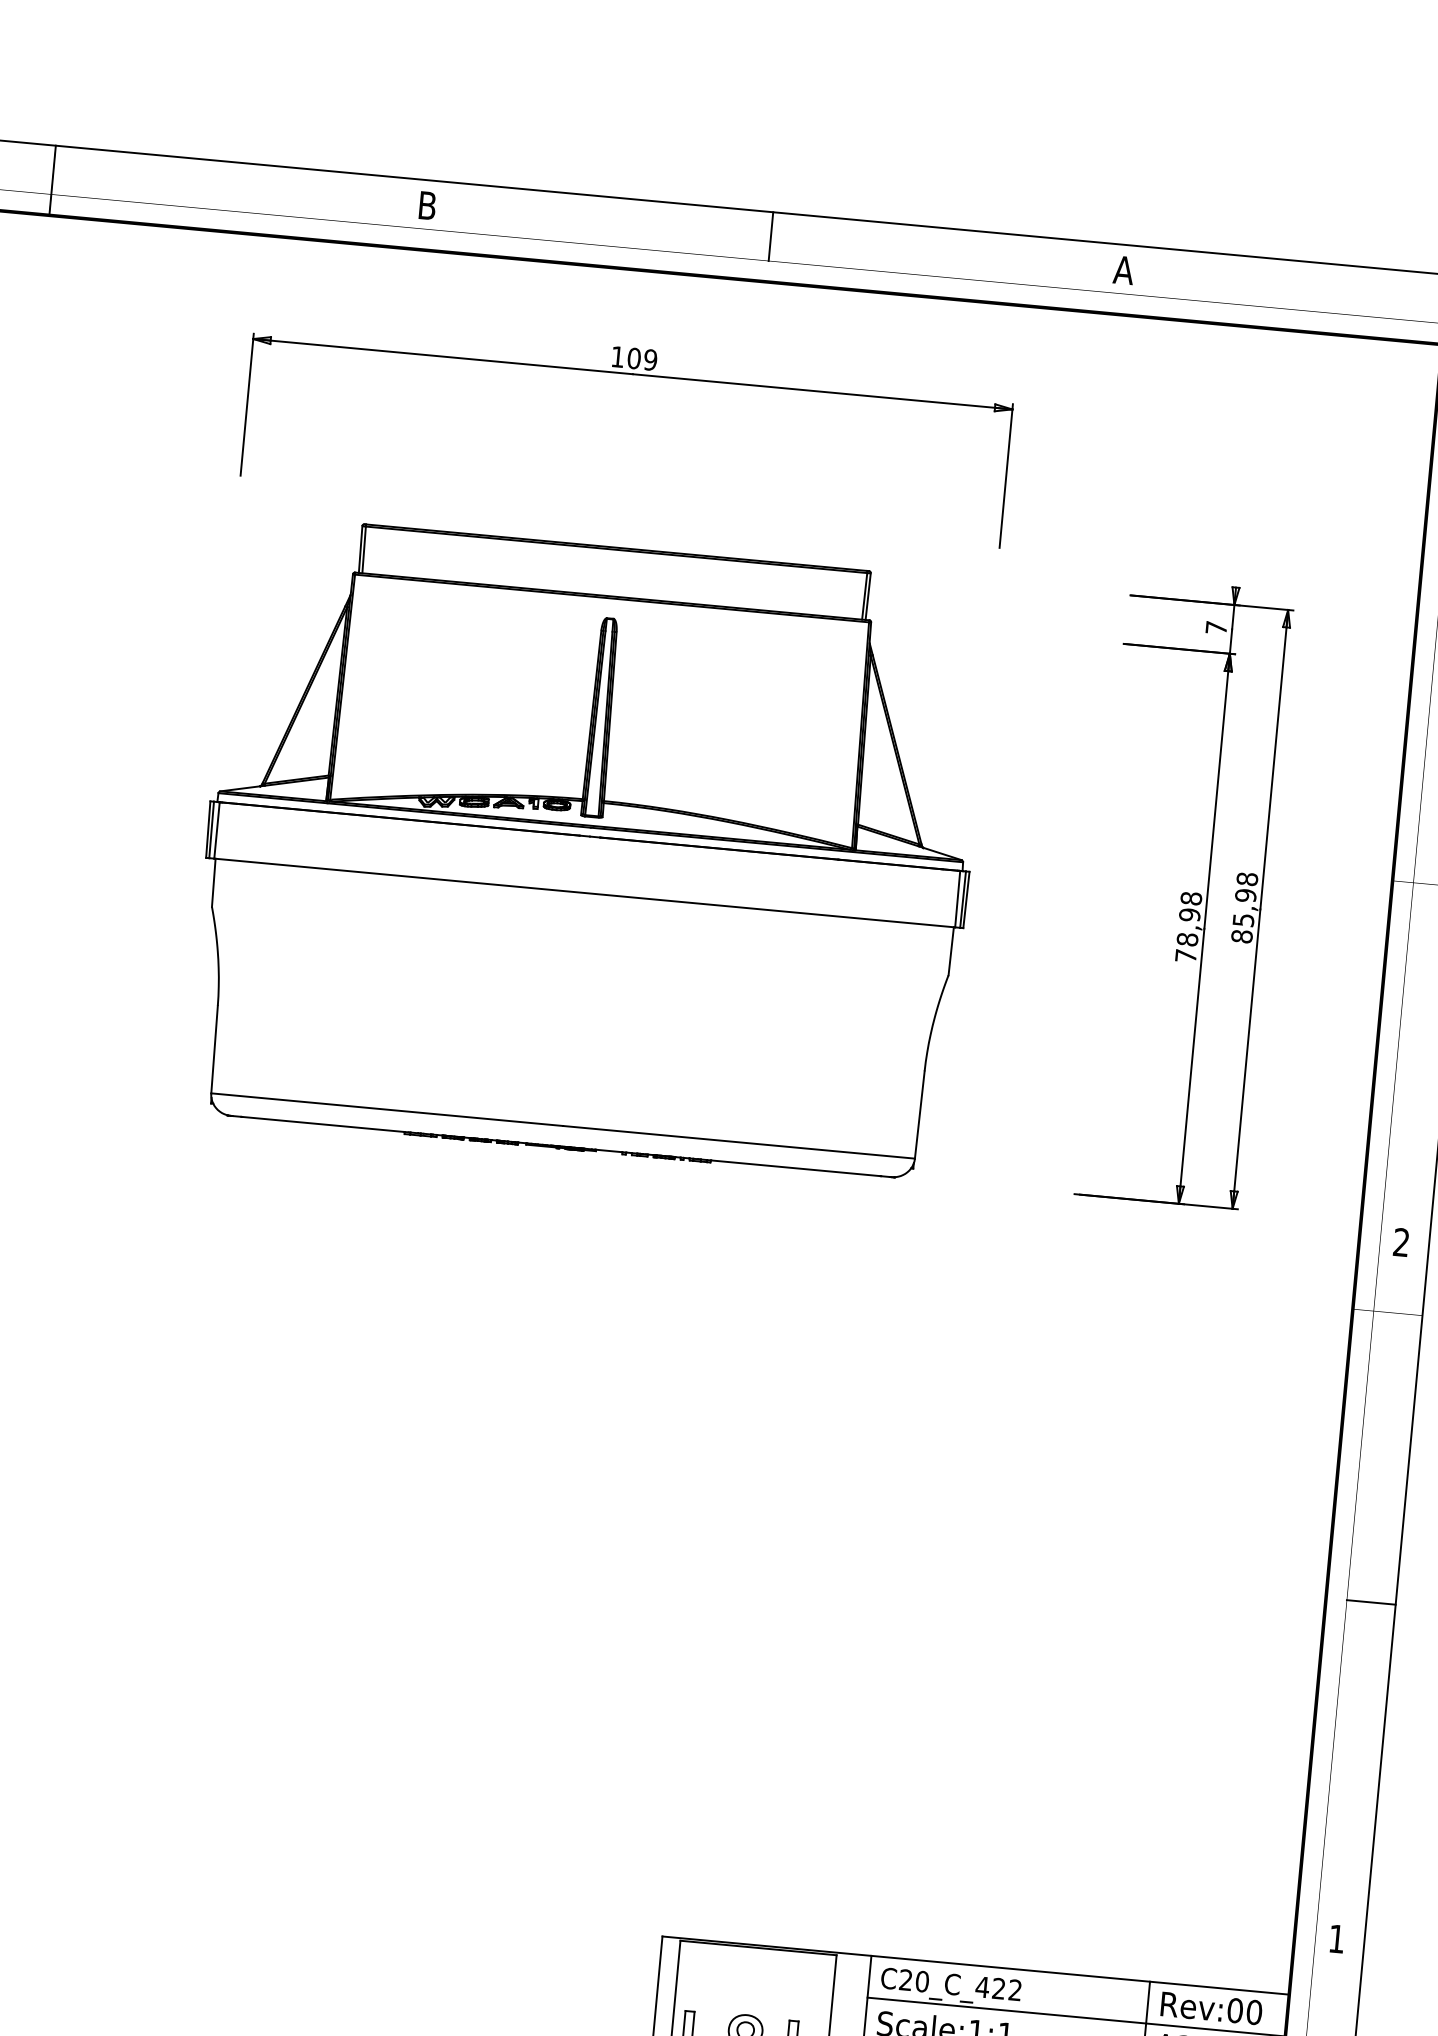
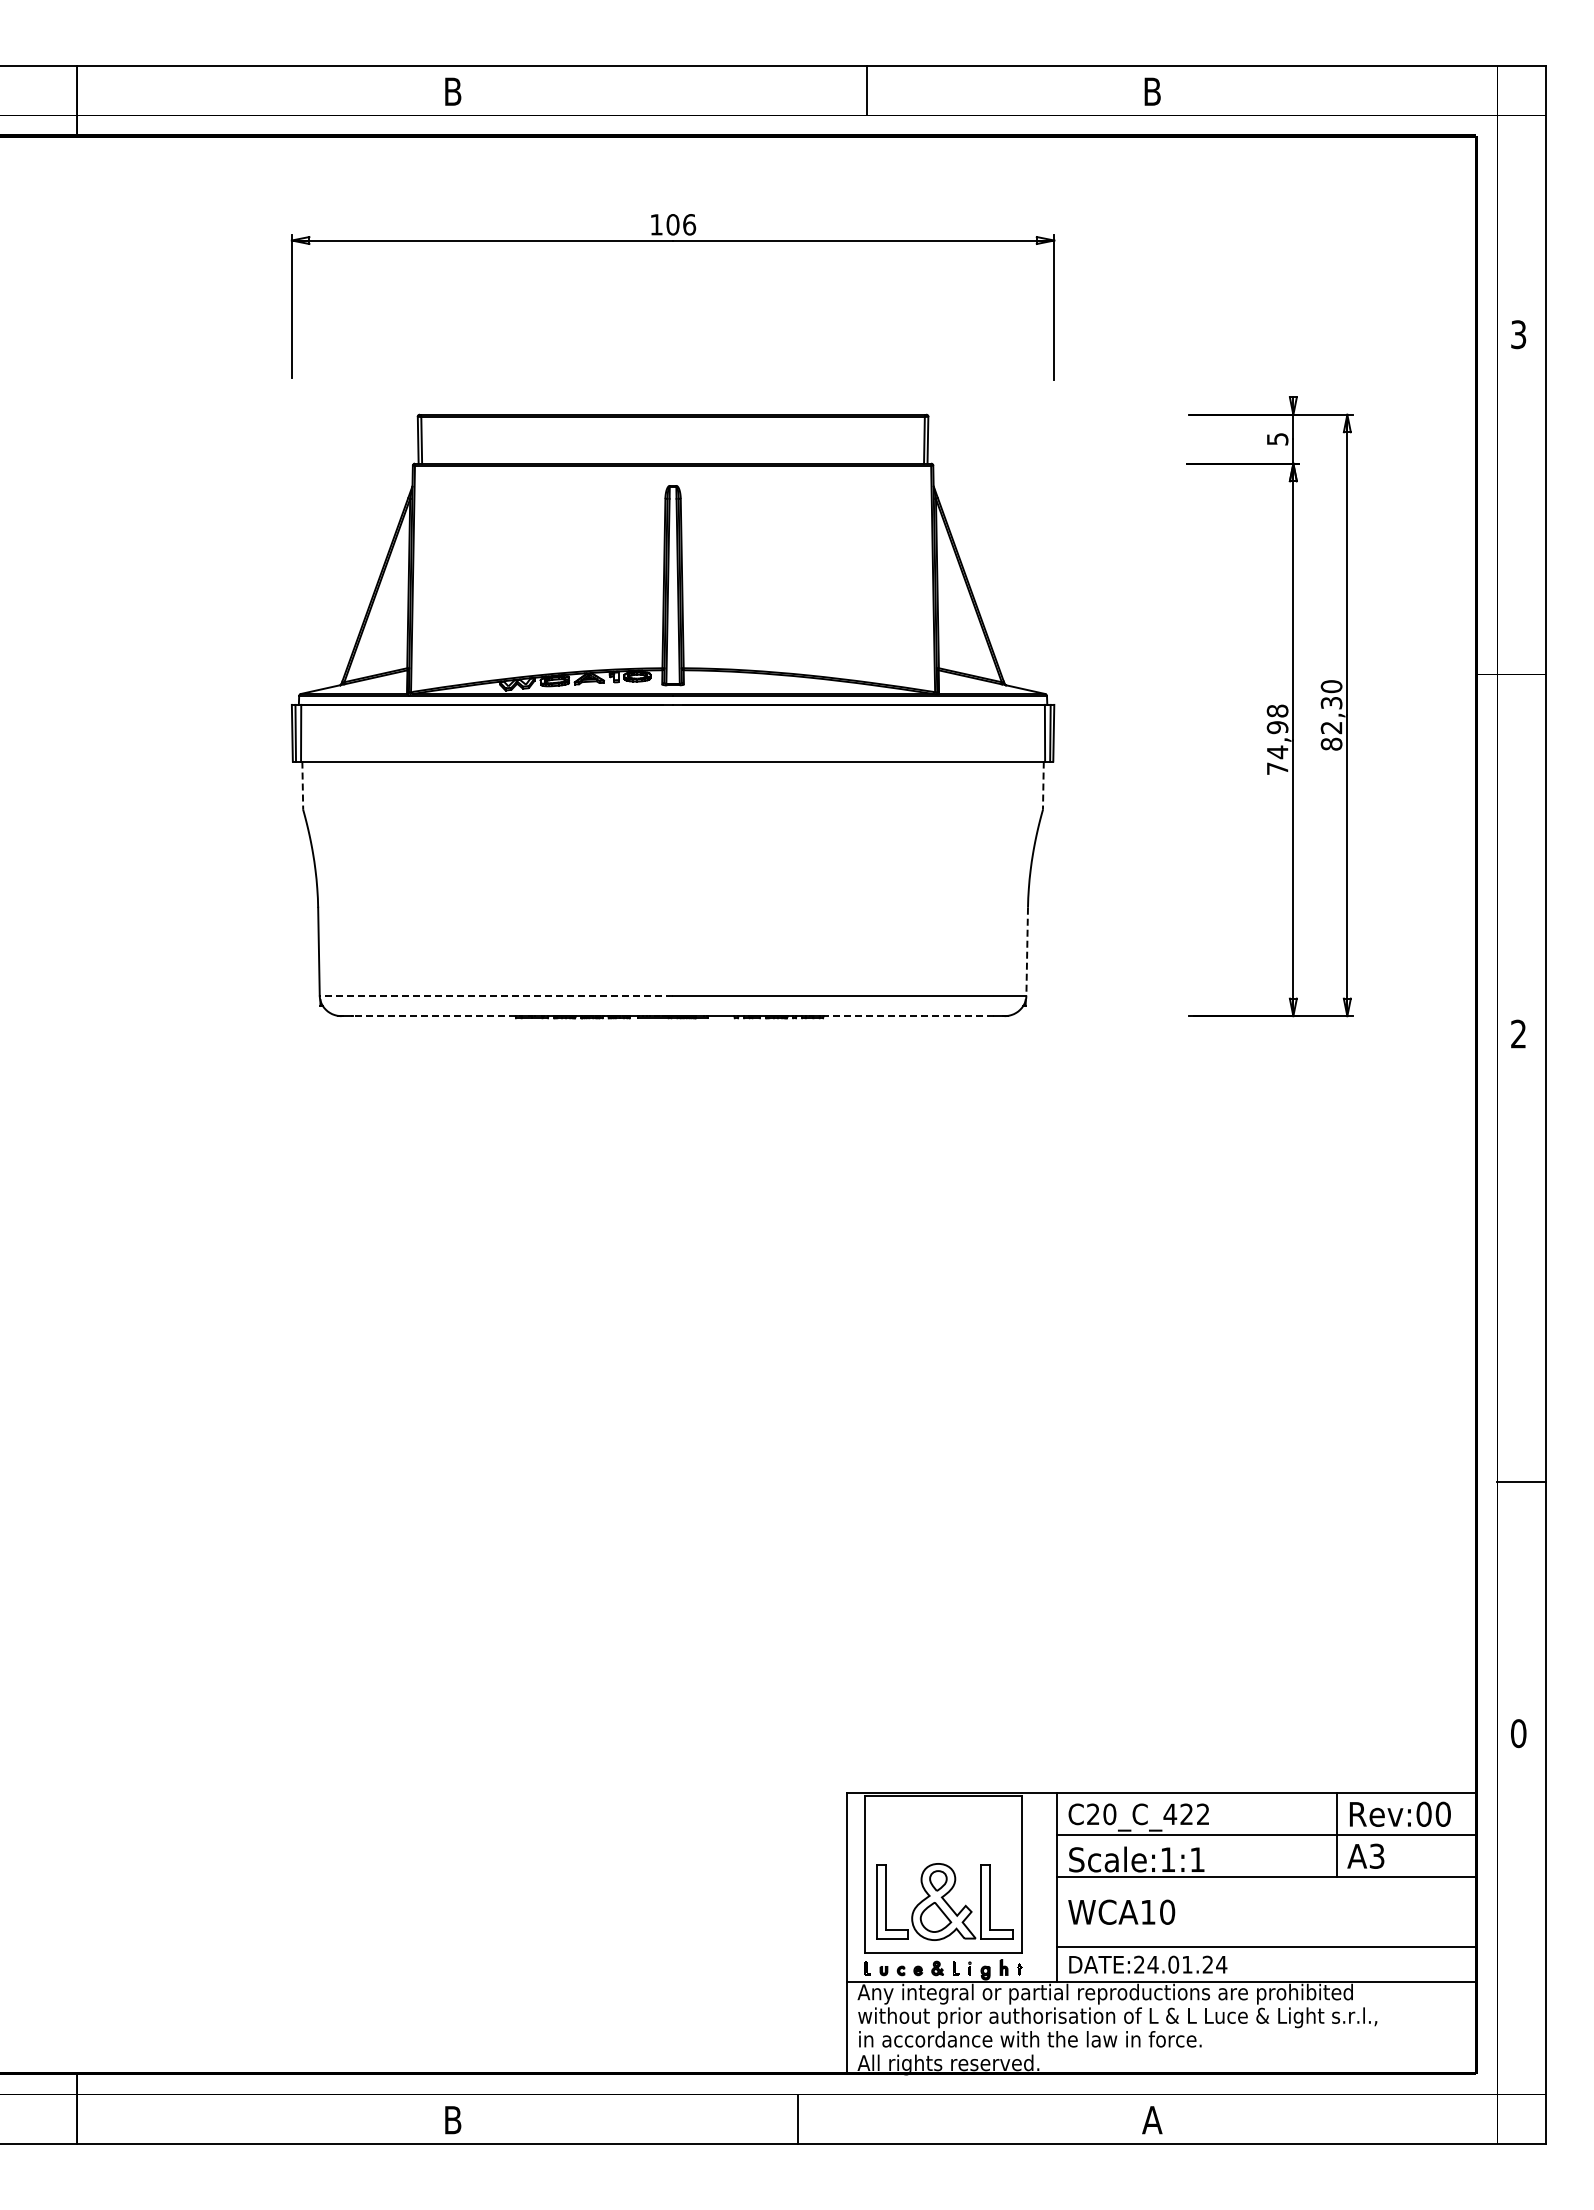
line: (770, 236) -> (866, 90), moved
text: (1124, 270) -> (1152, 91), A -> B
text: (650, 359) -> (689, 224), 109 -> 106
text: (1216, 628) -> (1277, 439), 7 -> 5
line: (213, 883) -> (302, 786), solid -> dashed
text: (1245, 900) -> (1331, 707), 85,98 -> 82,30
text: (1187, 939) -> (1277, 752), 78,98 -> 74,98
line: (951, 952) -> (1043, 786), solid -> dashed
line: (387, 1109) -> (496, 995), solid -> dashed
line: (920, 1114) -> (1027, 951), solid -> dashed
line: (323, 1124) -> (434, 1016), solid -> dashed
line: (795, 1168) -> (908, 1016), solid -> dashed
line: (1370, 1602) -> (1521, 1482), moved
text: (1336, 1938) -> (1518, 1733), 1 -> 0

